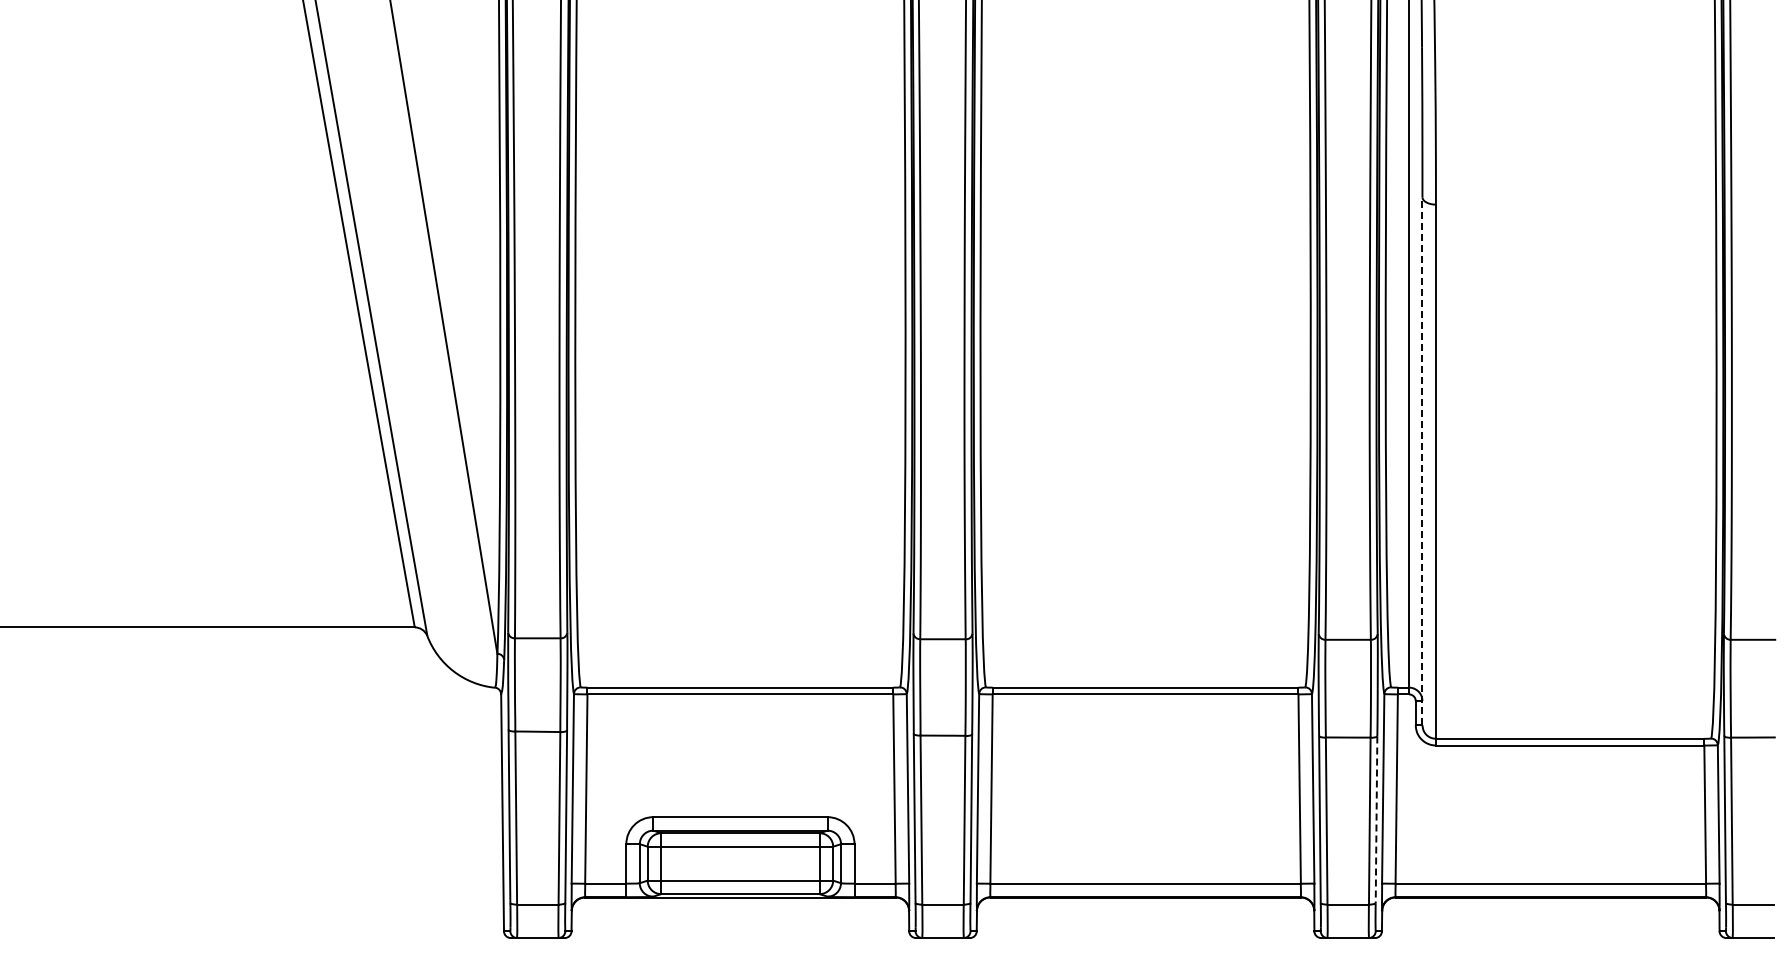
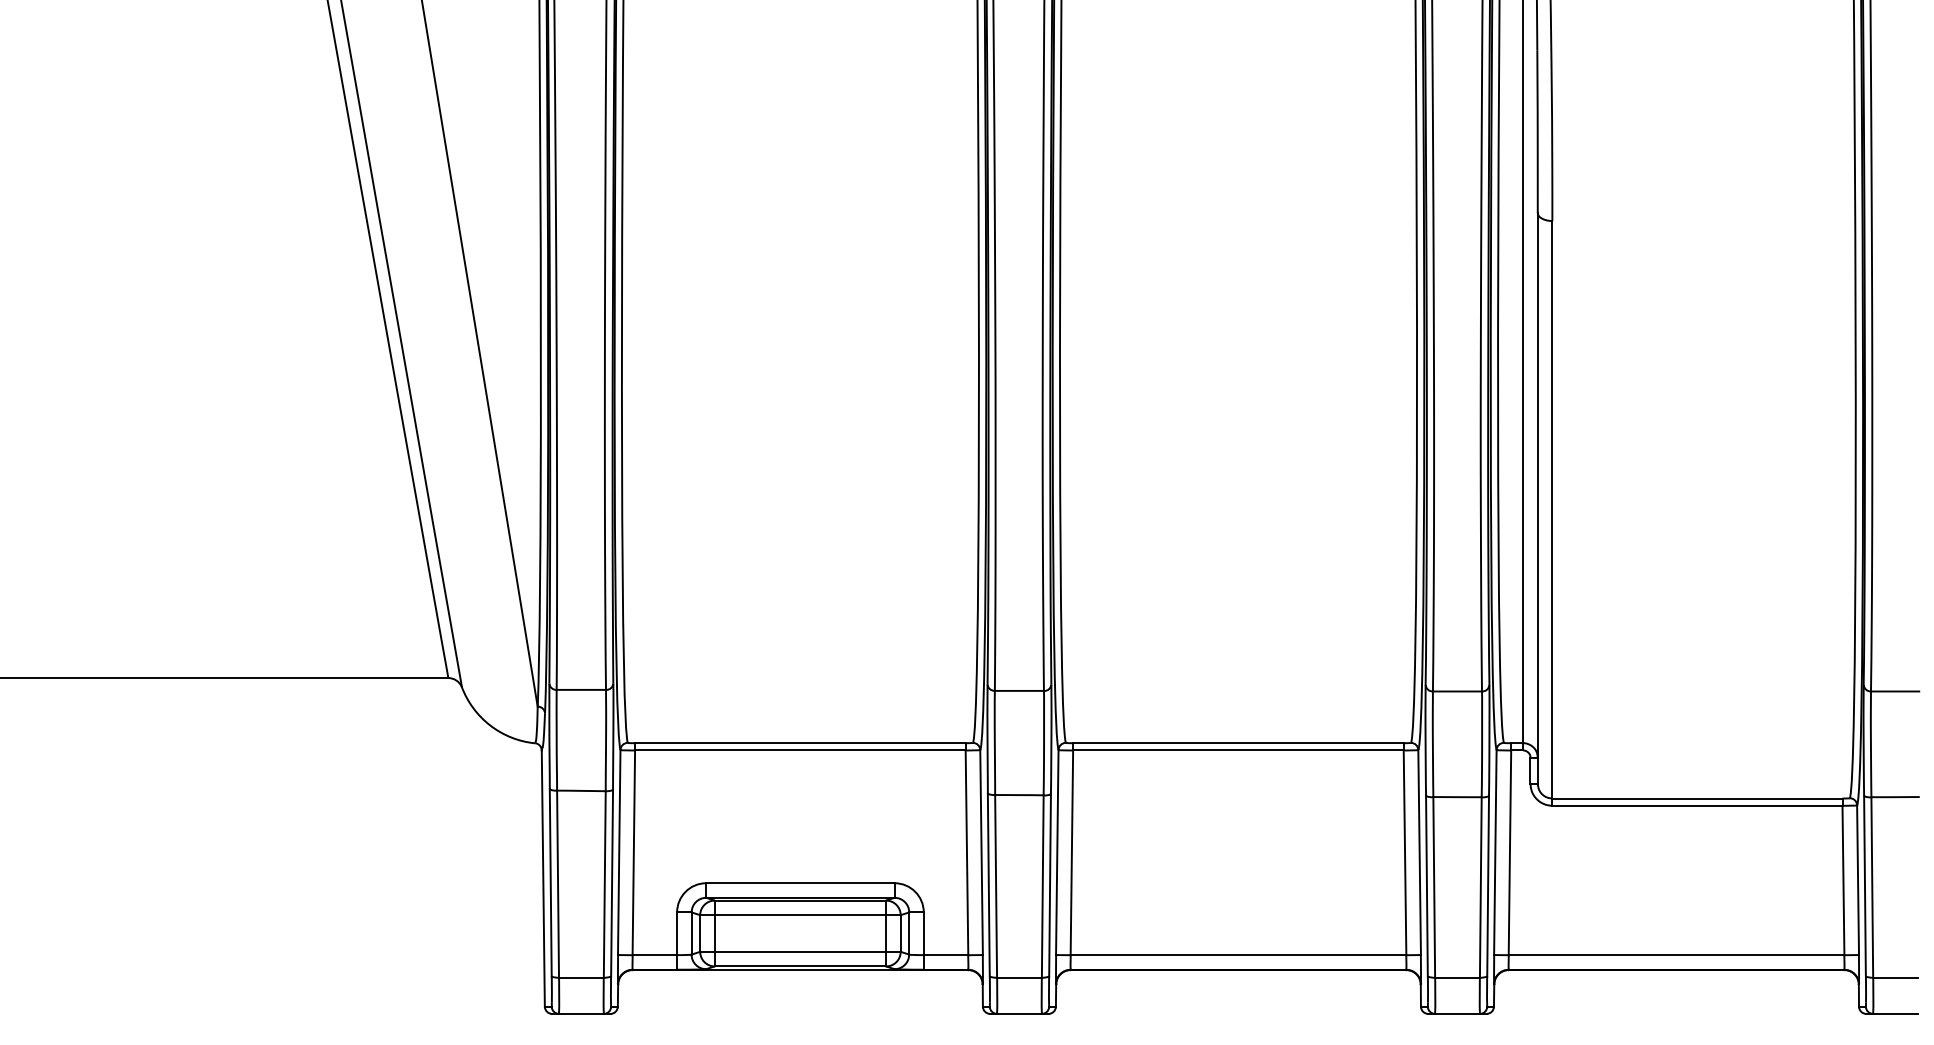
line: (1422, 461) -> (1537, 498), dashed -> solid
line: (1376, 820) -> (1488, 886), dashed -> solid

